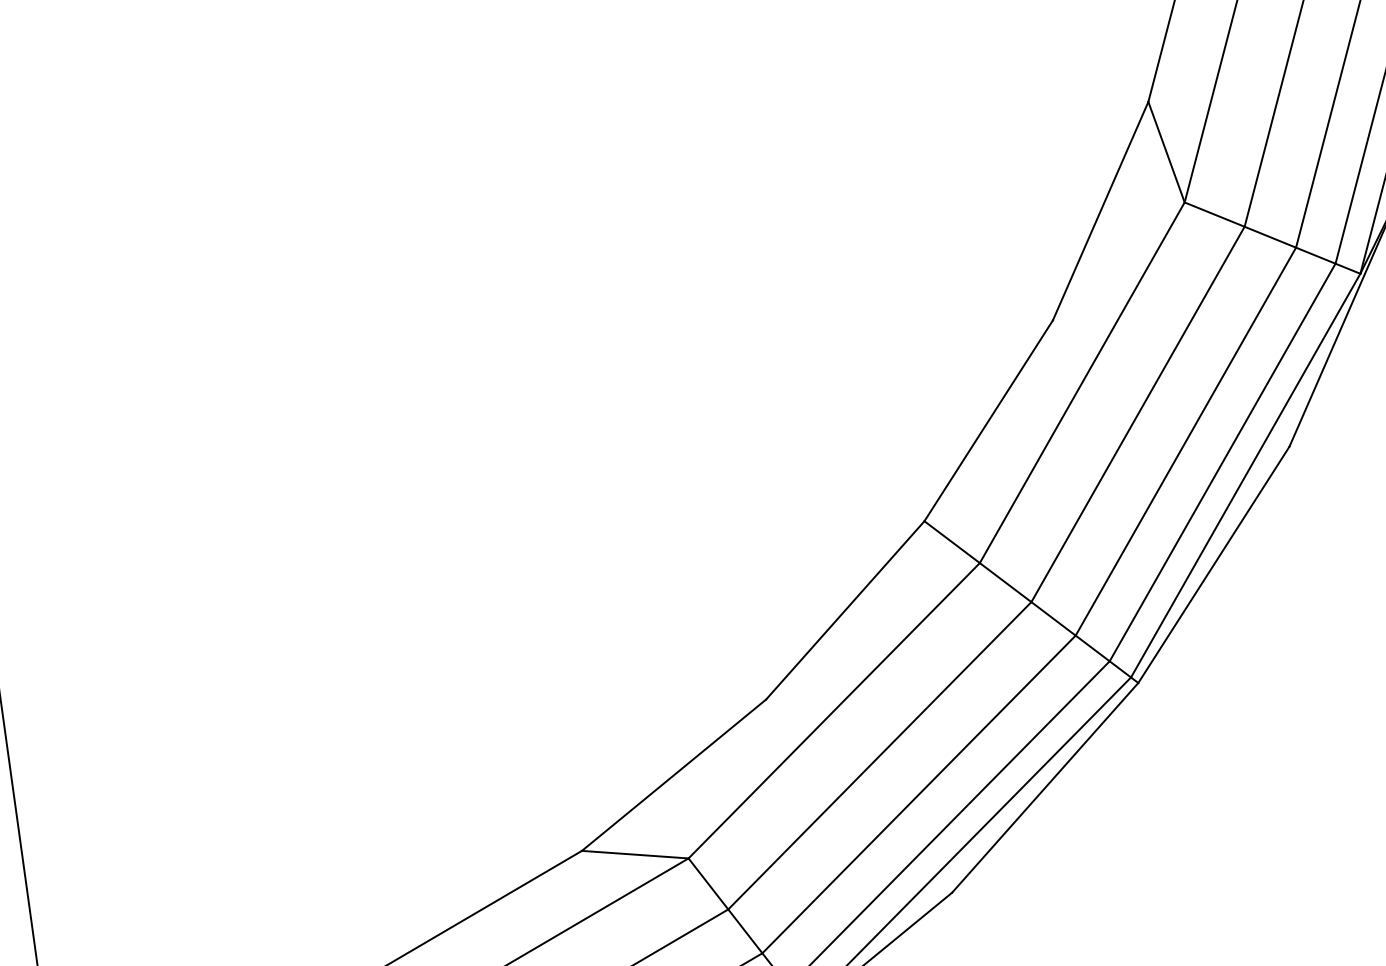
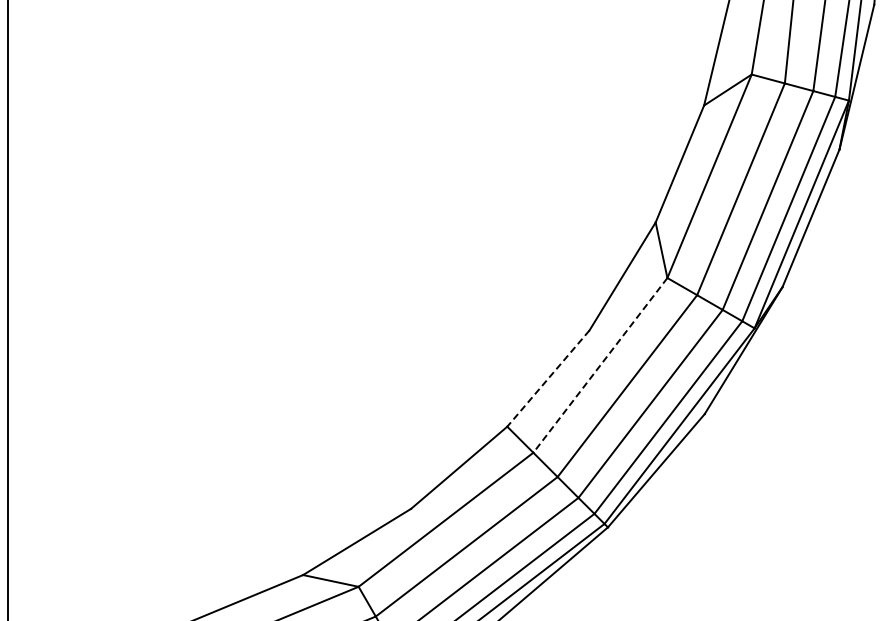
line: (1082, 382) -> (600, 365), solid -> dashed
line: (988, 420) -> (548, 378), solid -> dashed

